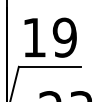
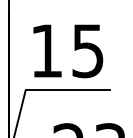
text: (64, 37) -> (87, 50), 19 -> 15

